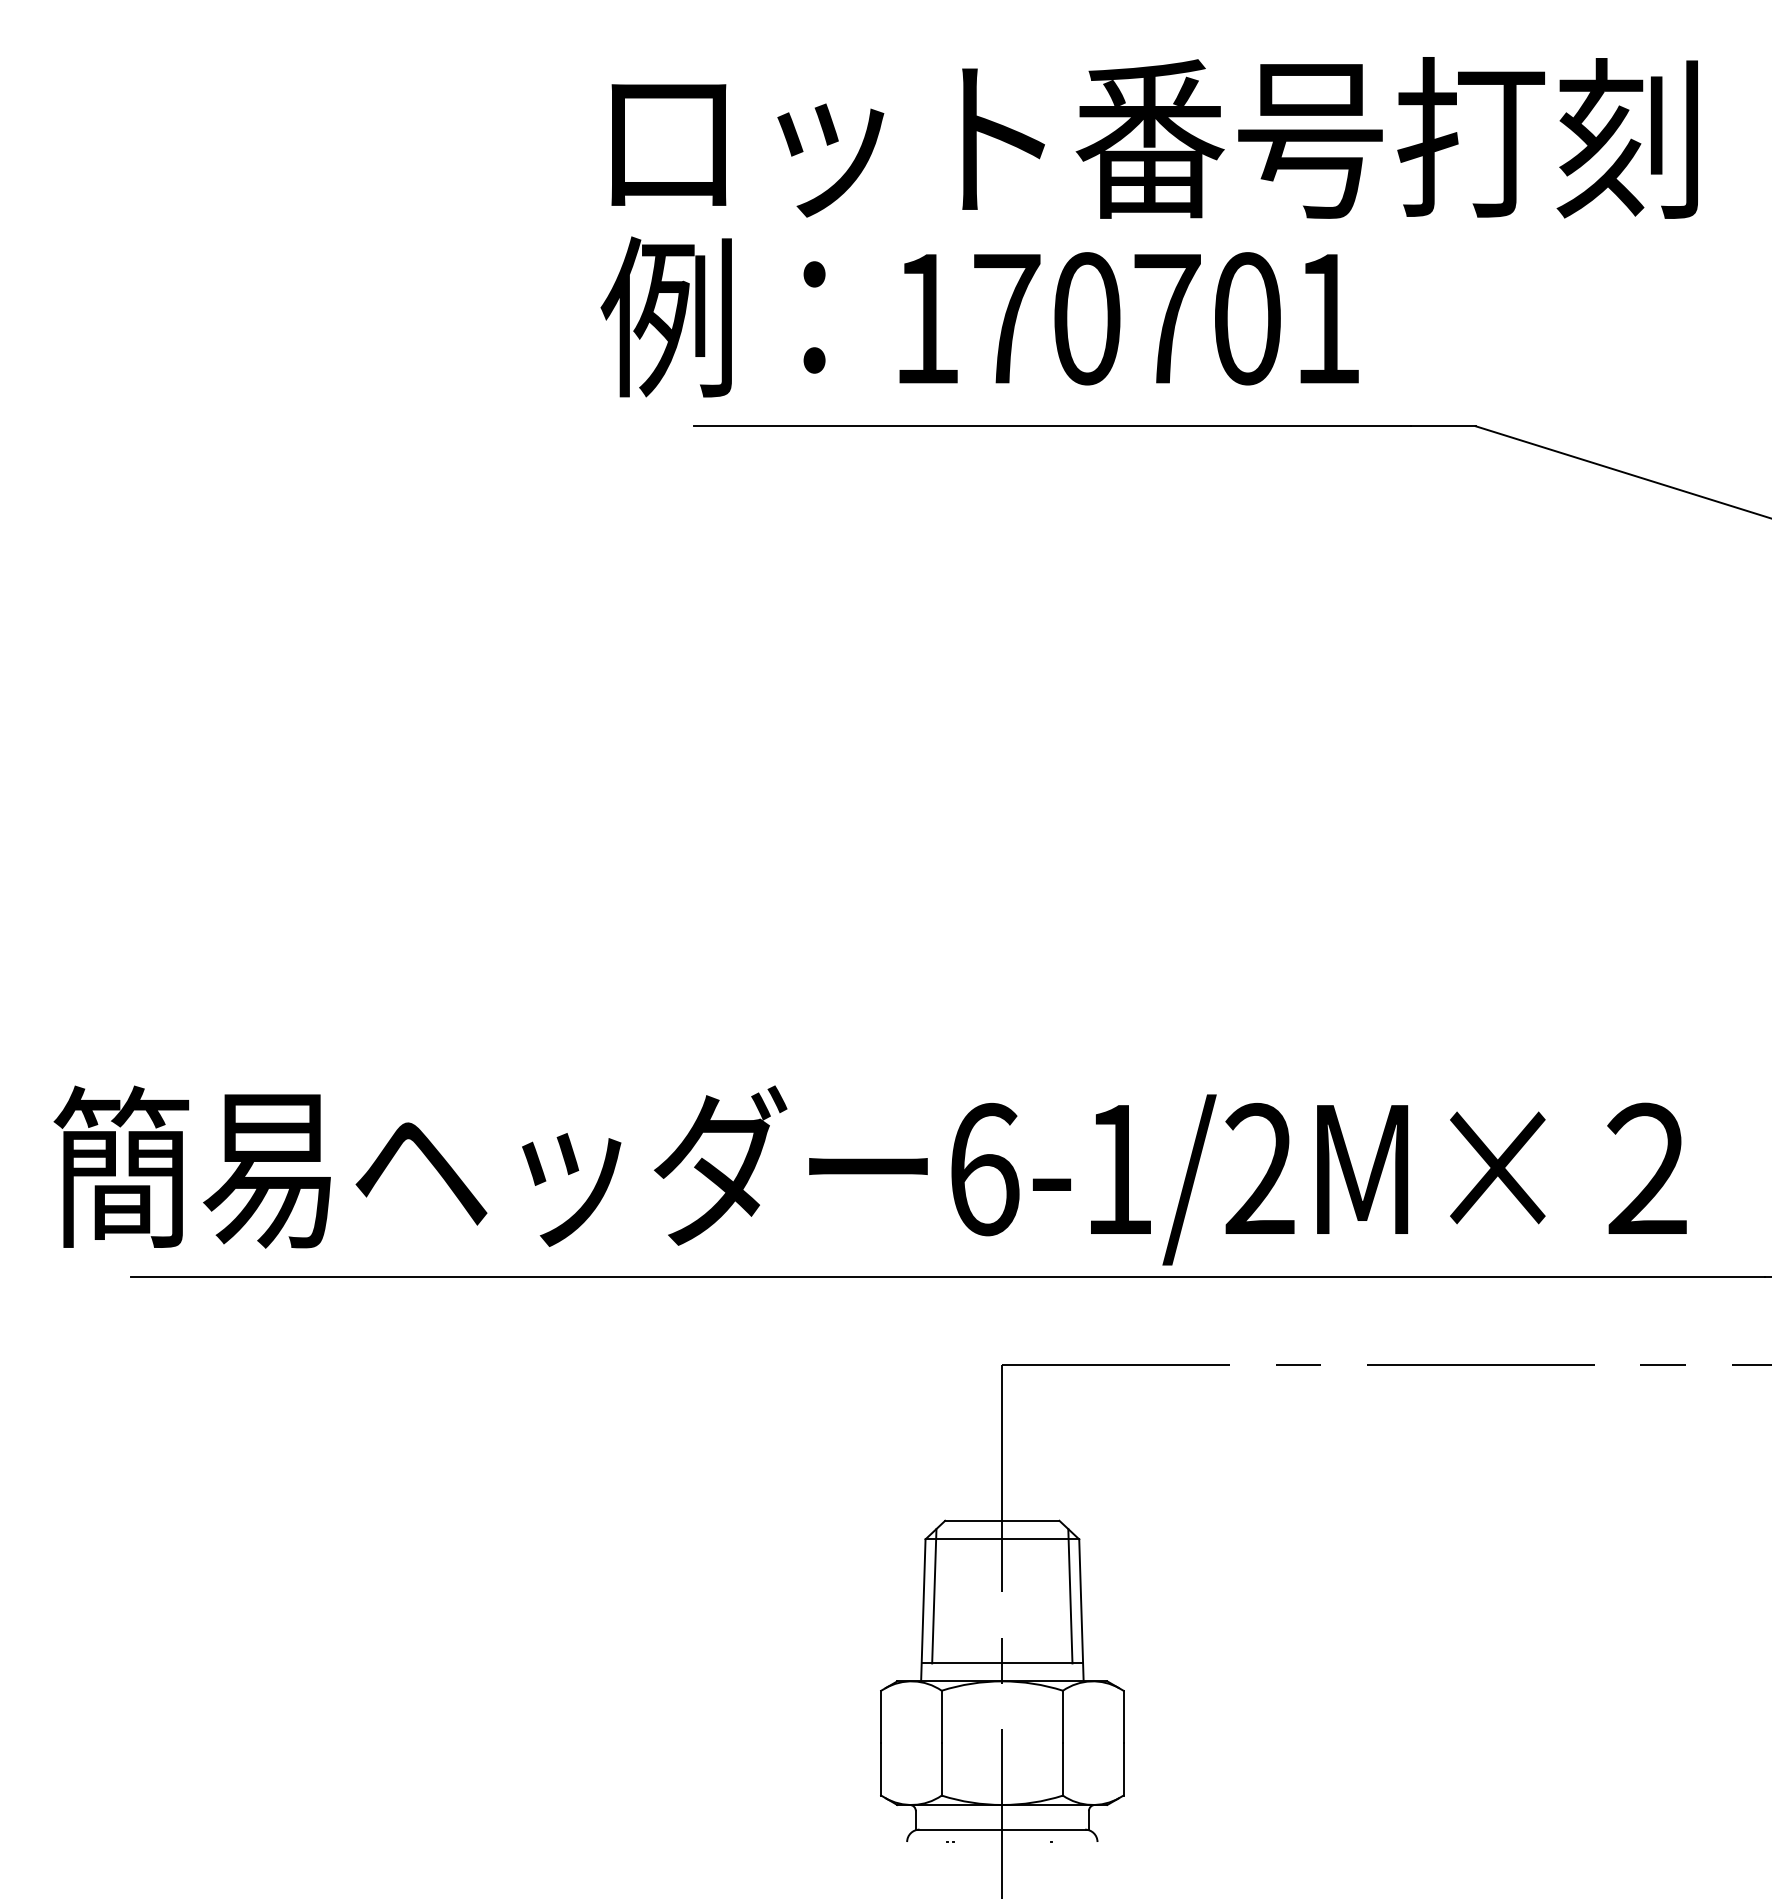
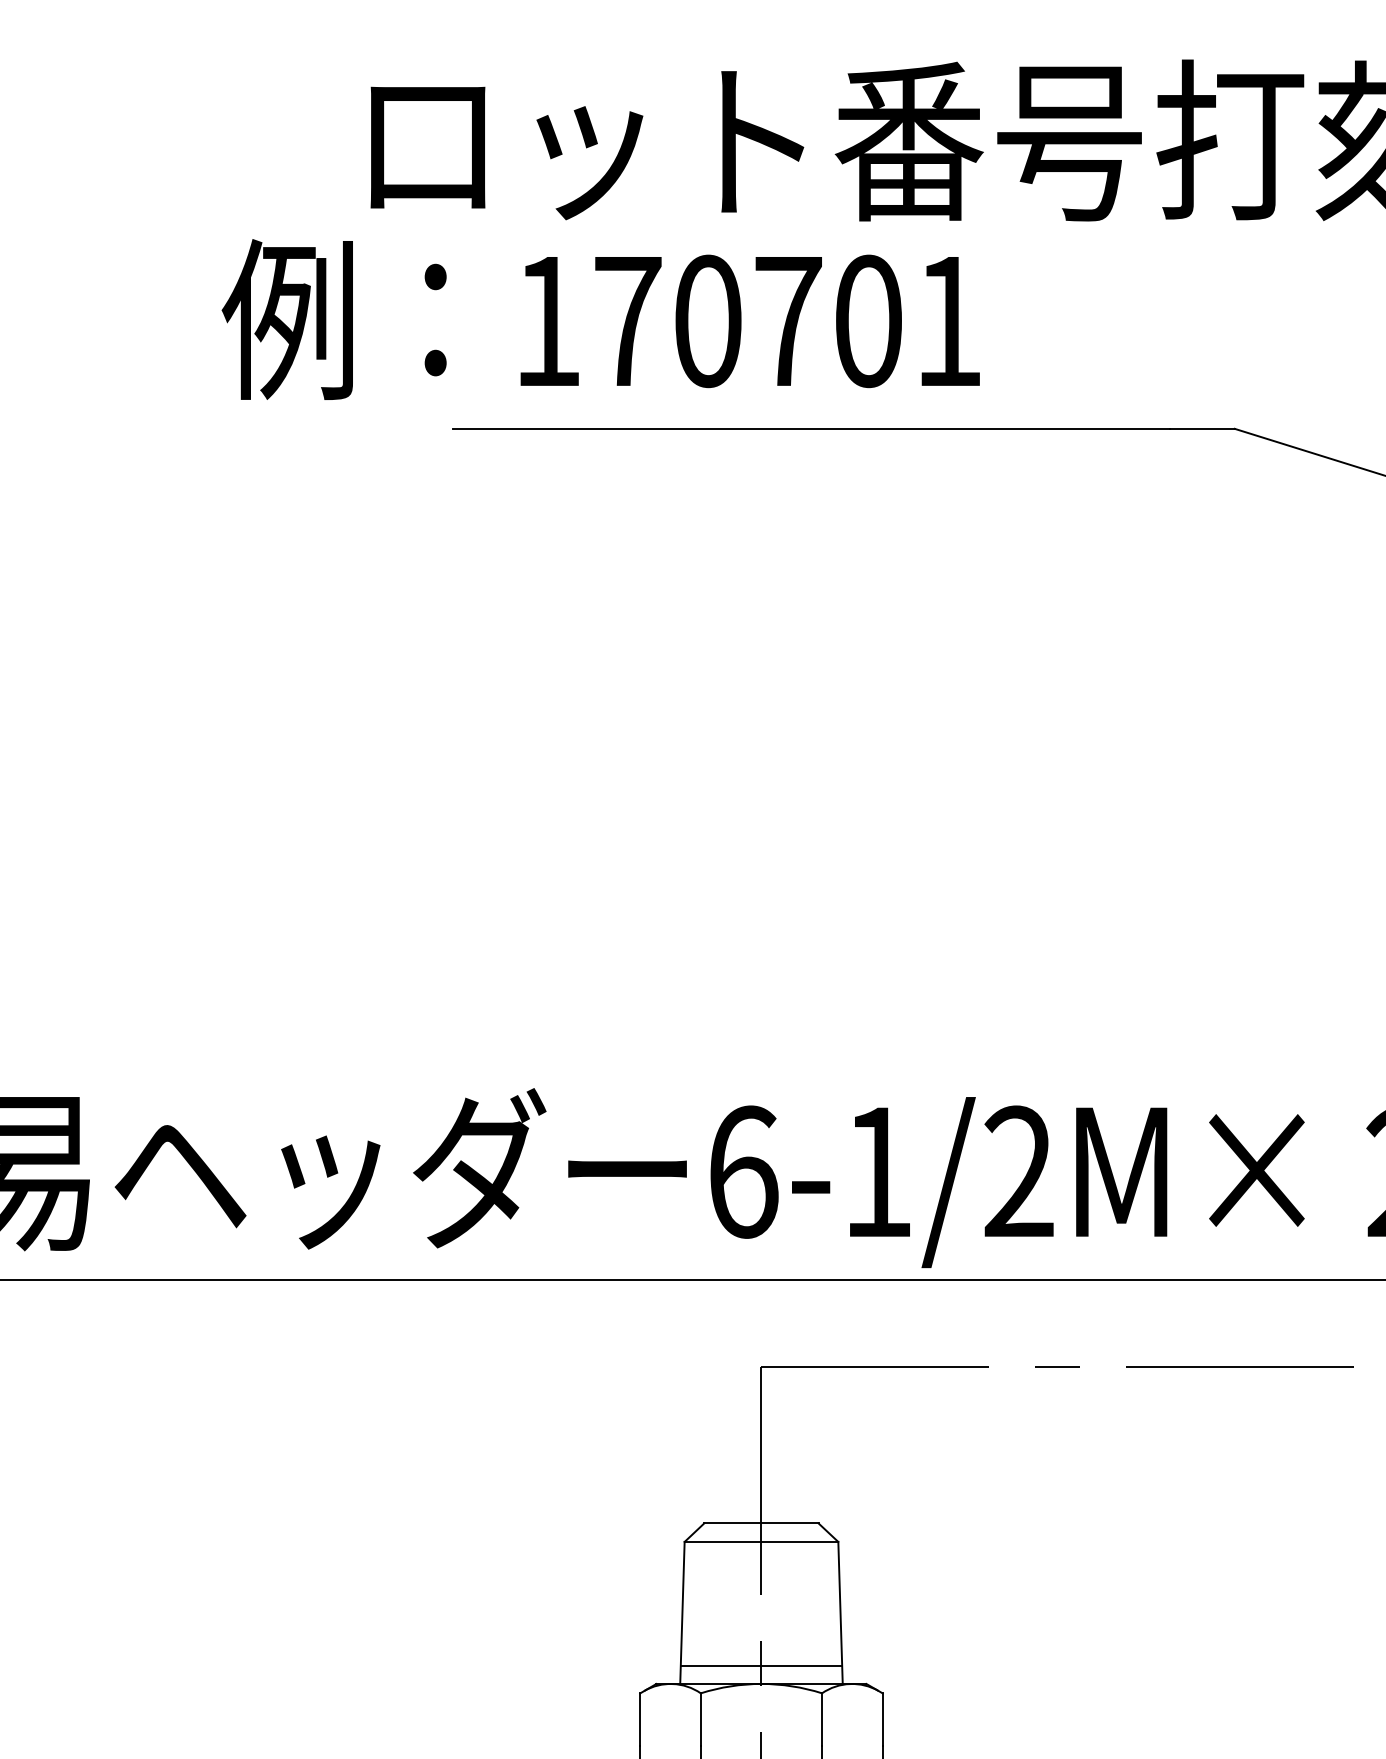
text: (979, 316) -> (600, 319), moved
line: (934, 1596) -> (693, 1599), removed
line: (1070, 1596) -> (829, 1599), removed

